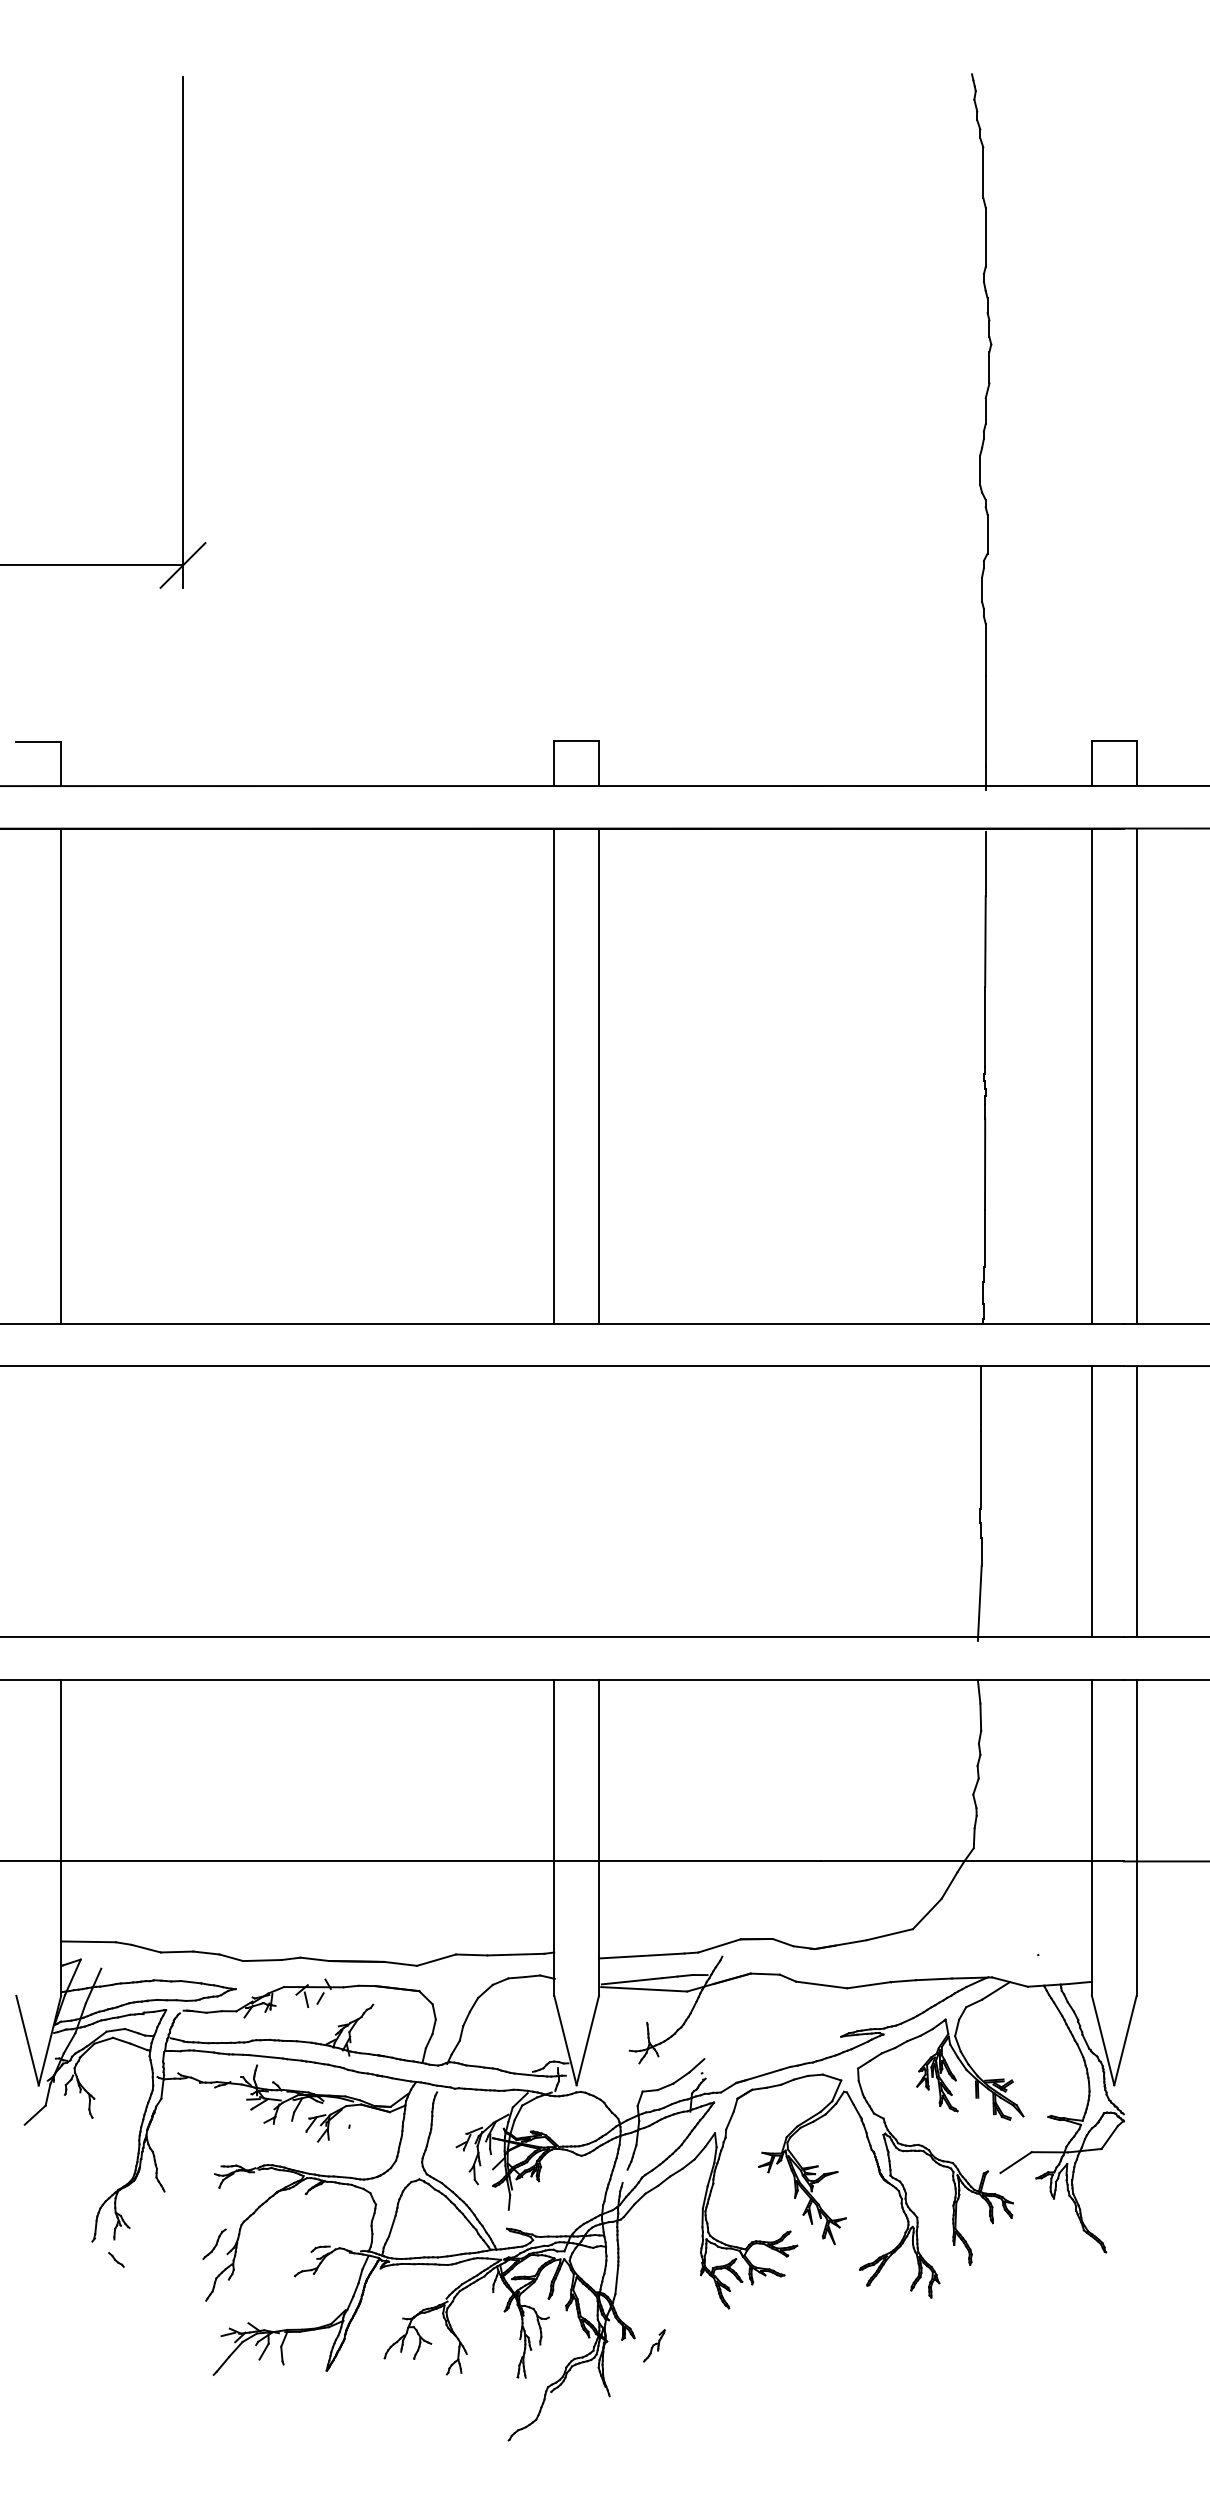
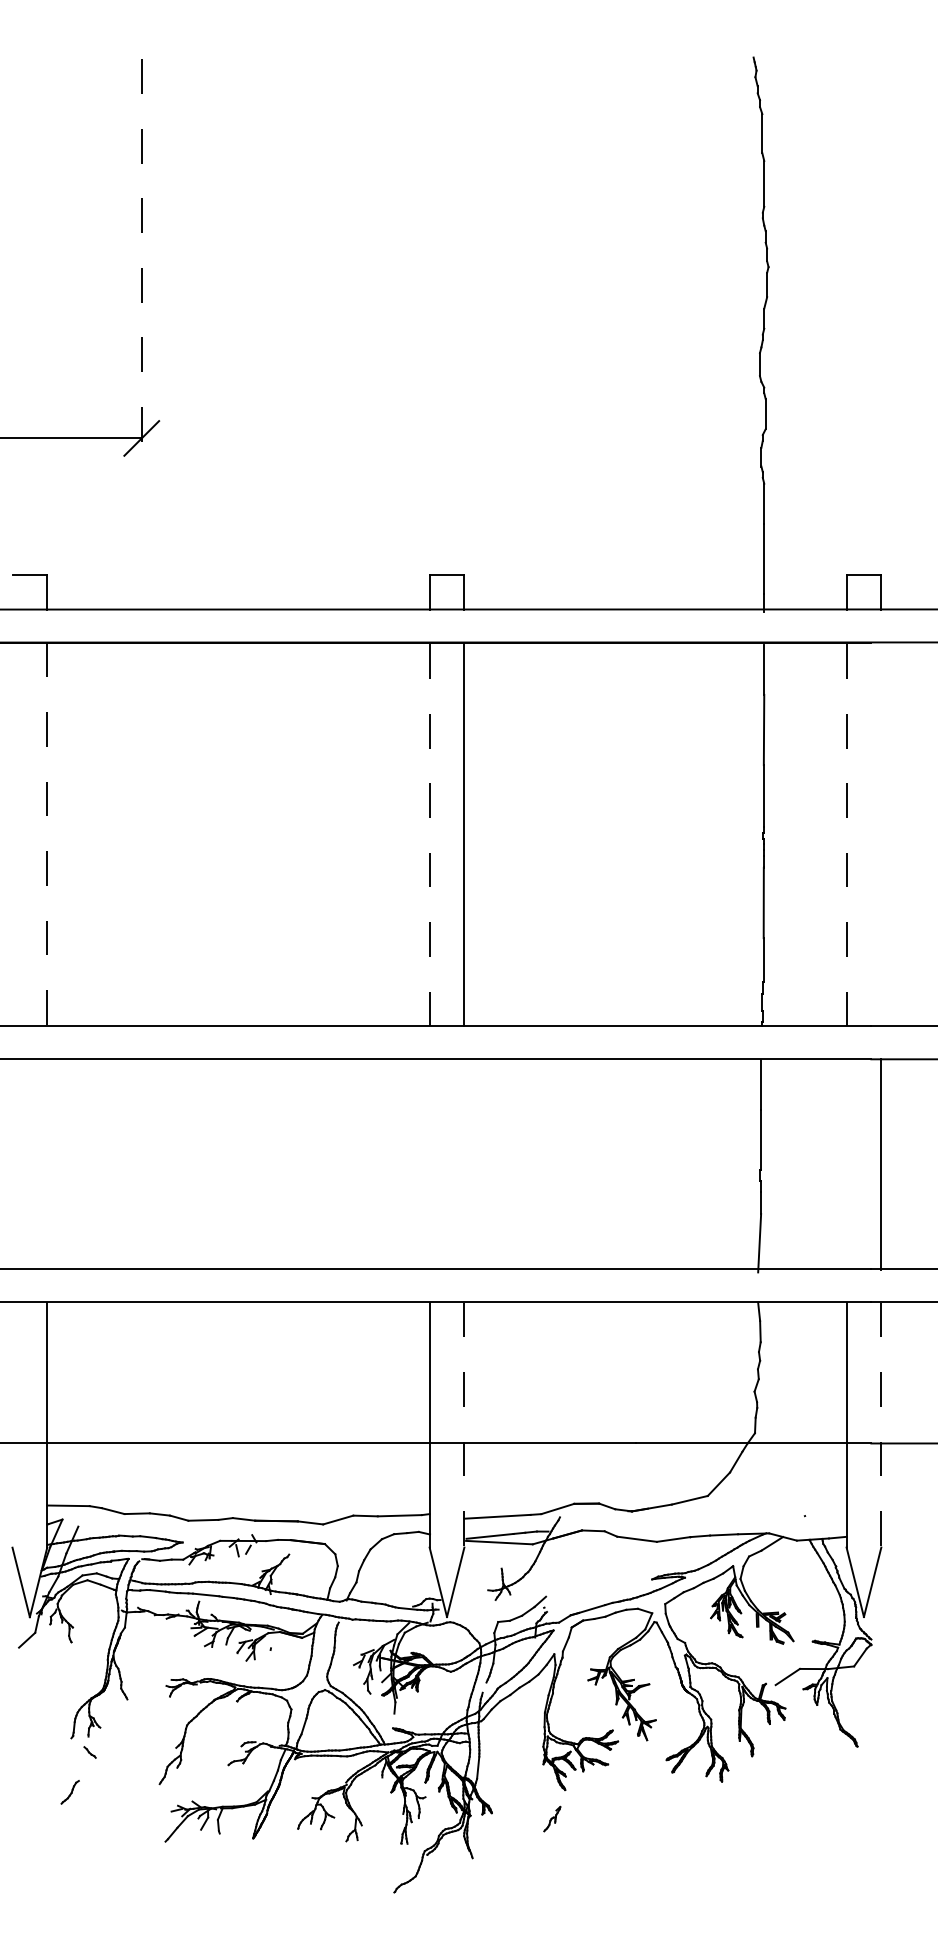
line: (182, 333) -> (141, 258), solid -> dashed
line: (61, 1076) -> (47, 834), solid -> dashed
line: (554, 1076) -> (429, 834), solid -> dashed
line: (1091, 1076) -> (846, 834), solid -> dashed
line: (1136, 1076) -> (881, 834), removed
line: (1091, 1501) -> (846, 1164), removed
line: (599, 1838) -> (464, 1425), solid -> dashed
line: (1136, 1838) -> (881, 1425), solid -> dashed
part: (213, 2244) -> (69, 1792), moved
part: (654, 2345) -> (552, 1818), moved

